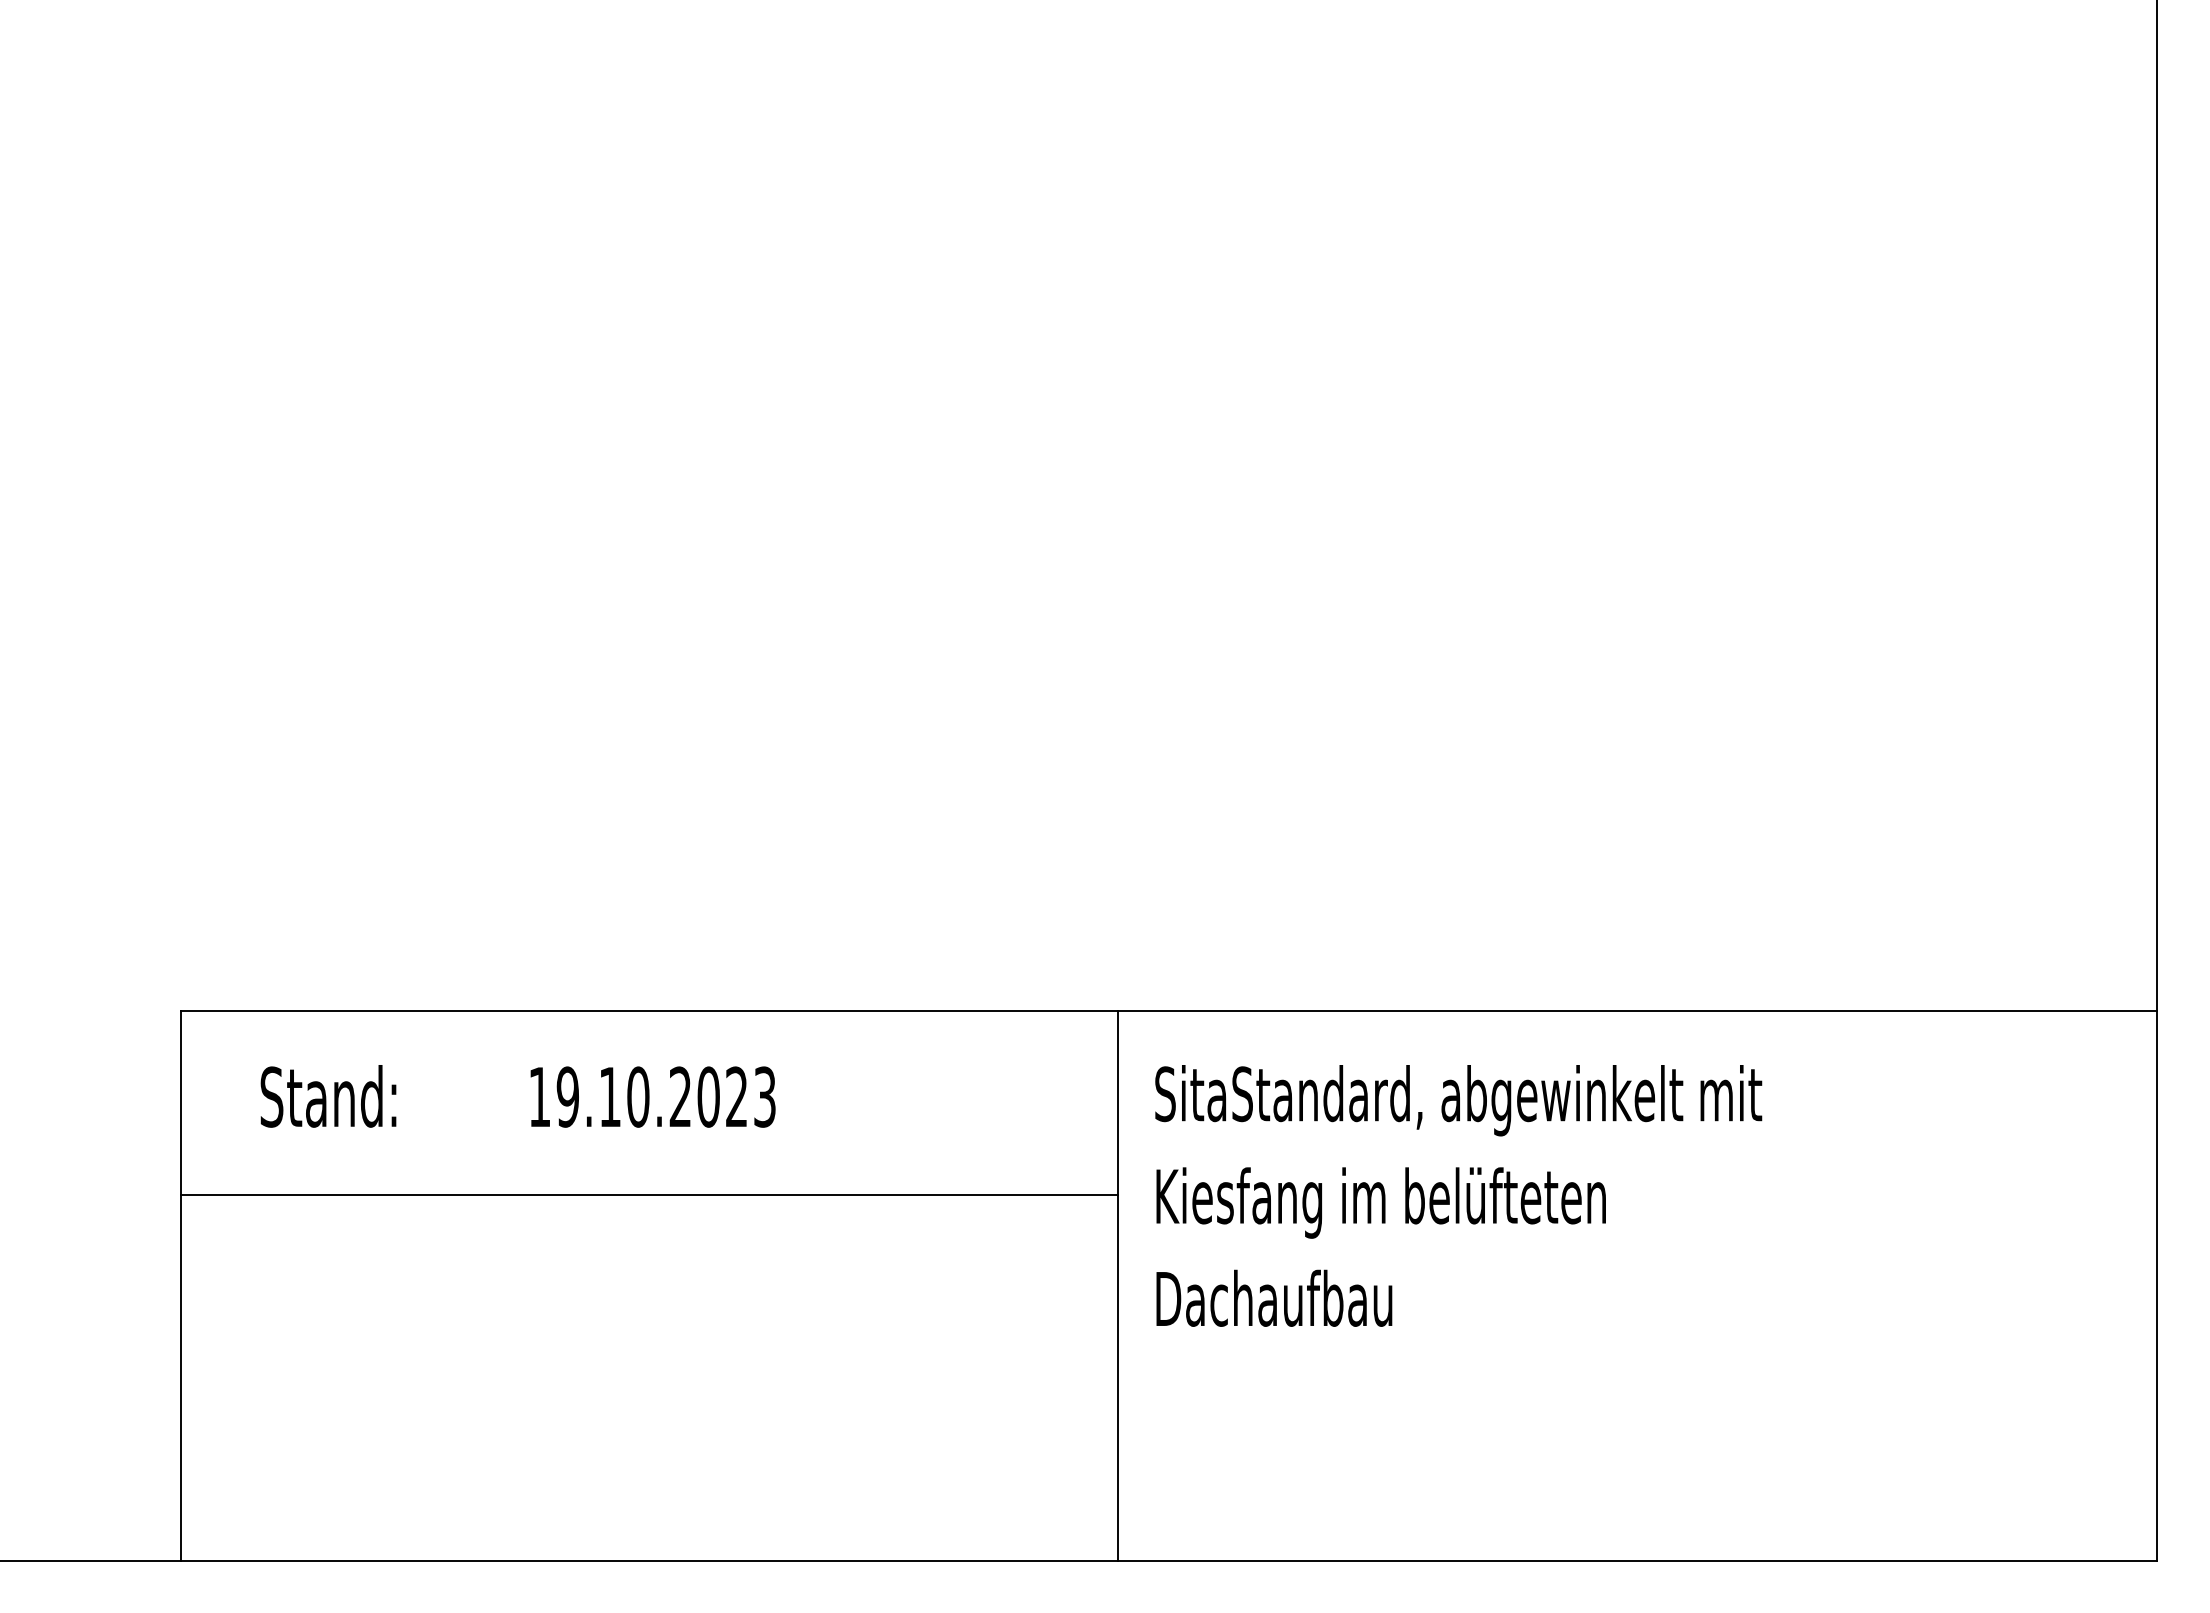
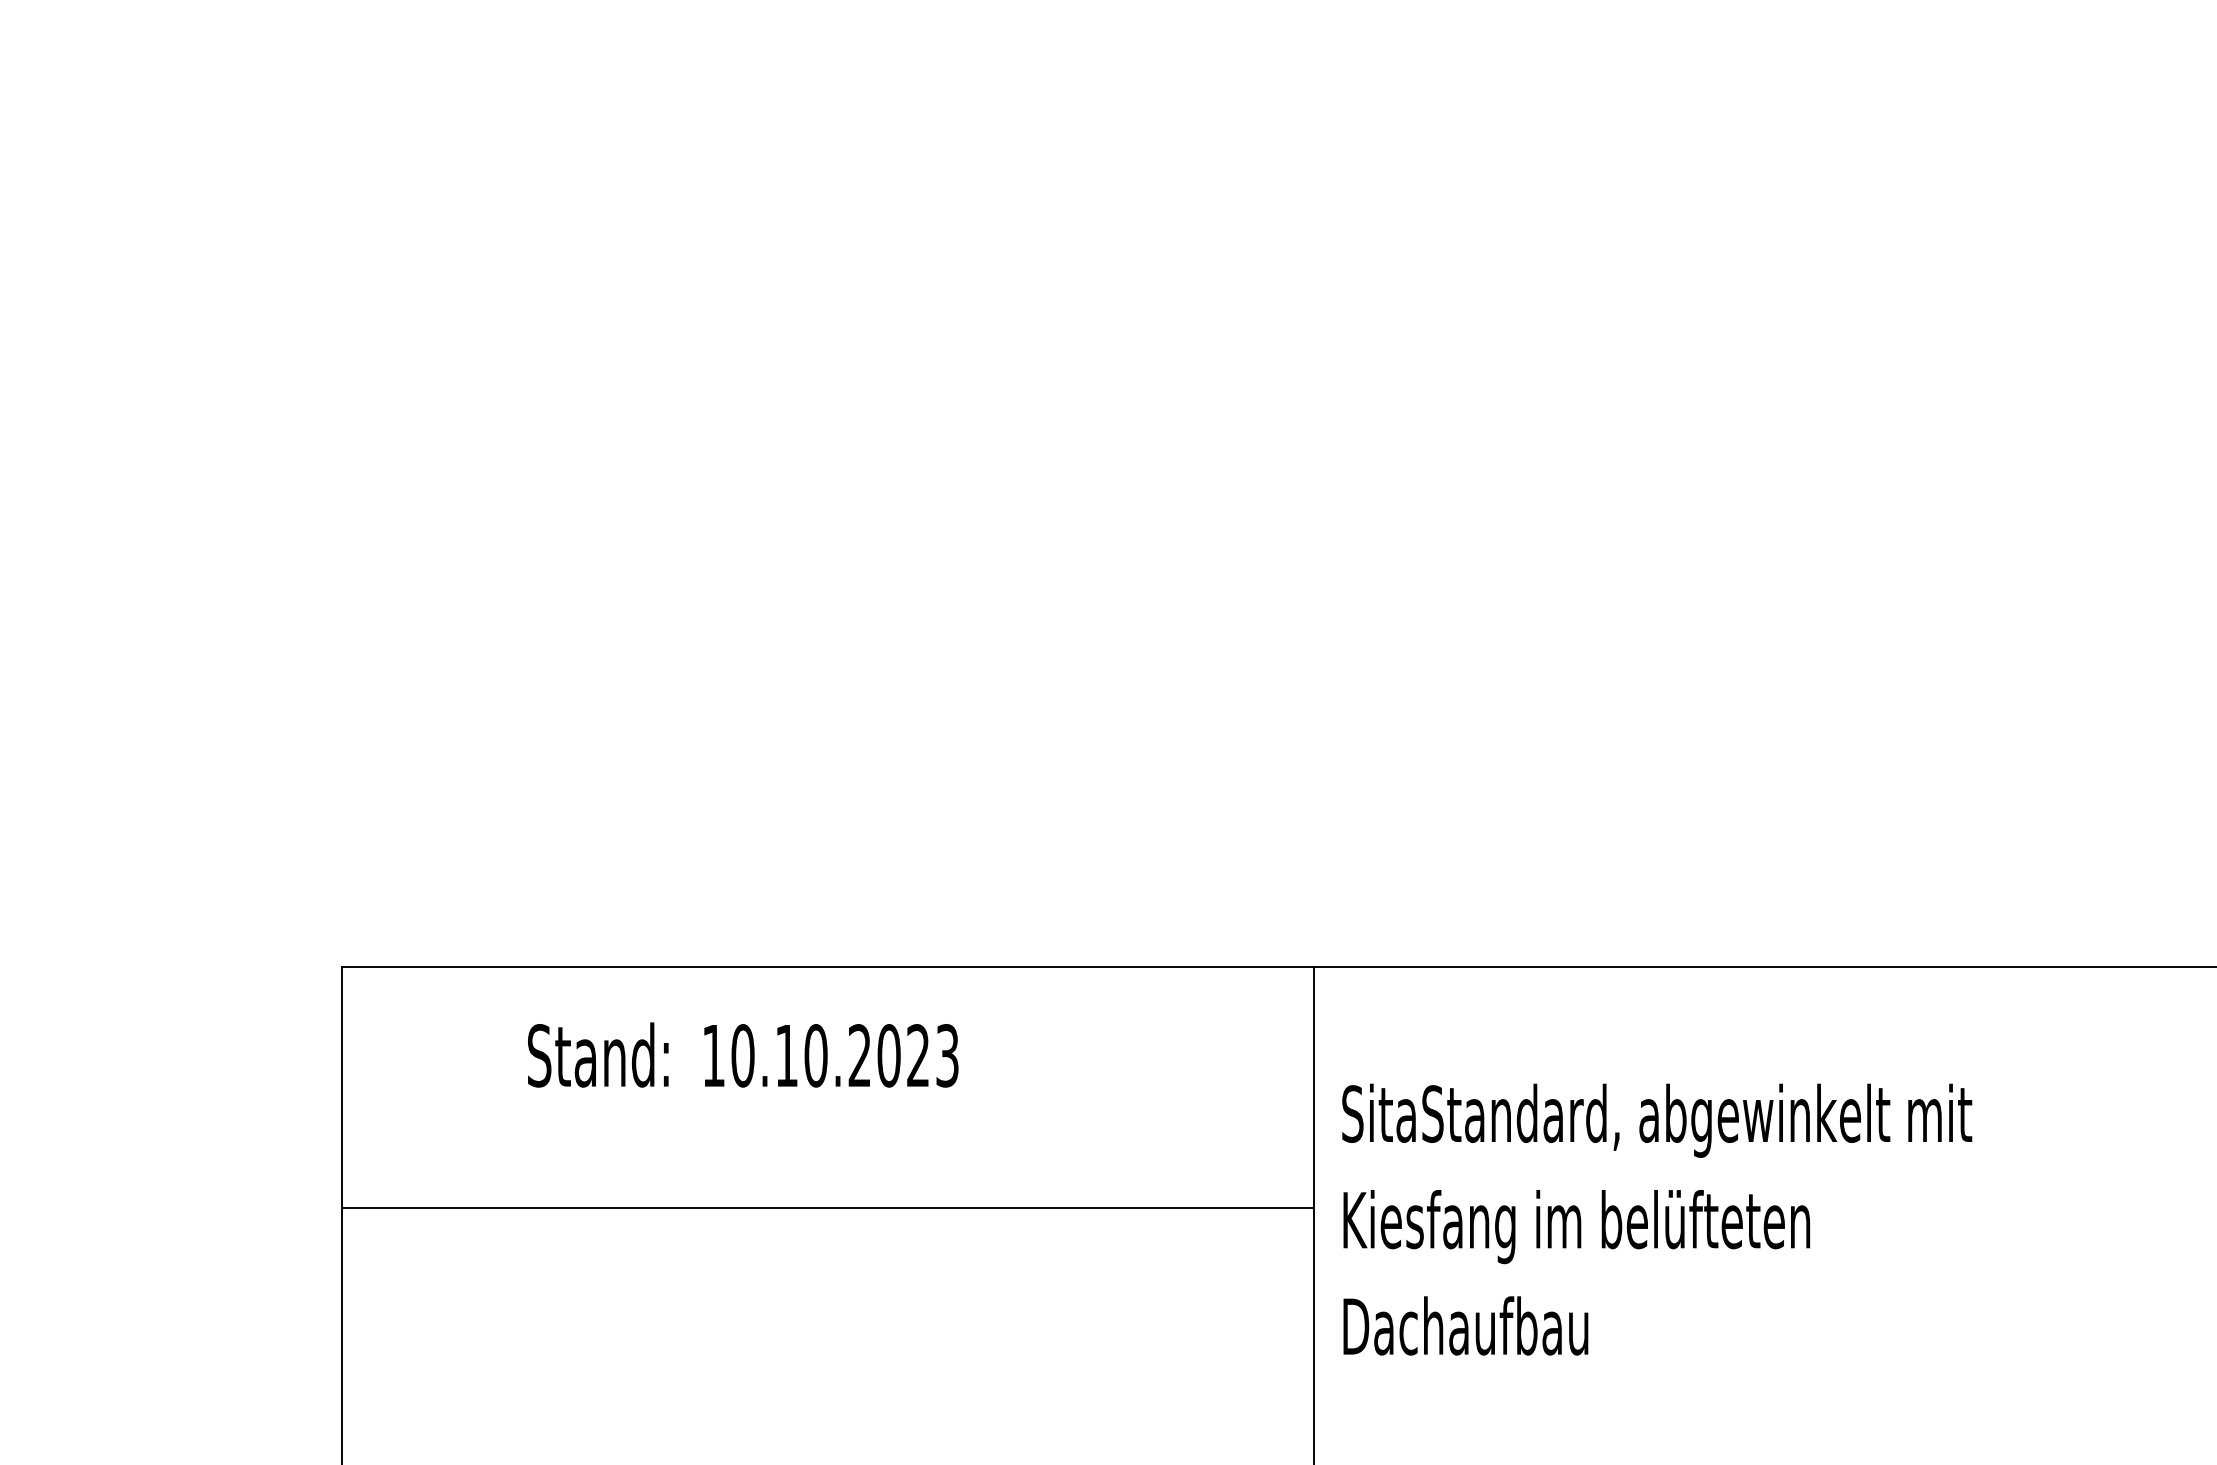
text: (328, 1096) -> (598, 1055), moved
text: (567, 1096) -> (742, 1055), 19.10.2023 -> 10.10.2023
line: (649, 1194) -> (827, 1207), moved
text: (1458, 1195) -> (1657, 1219), moved

